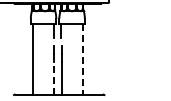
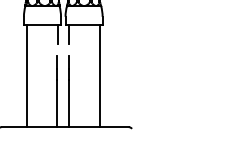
line: (82, 59) -> (99, 76), dashed -> solid
line: (53, 77) -> (56, 102), dashed -> solid

